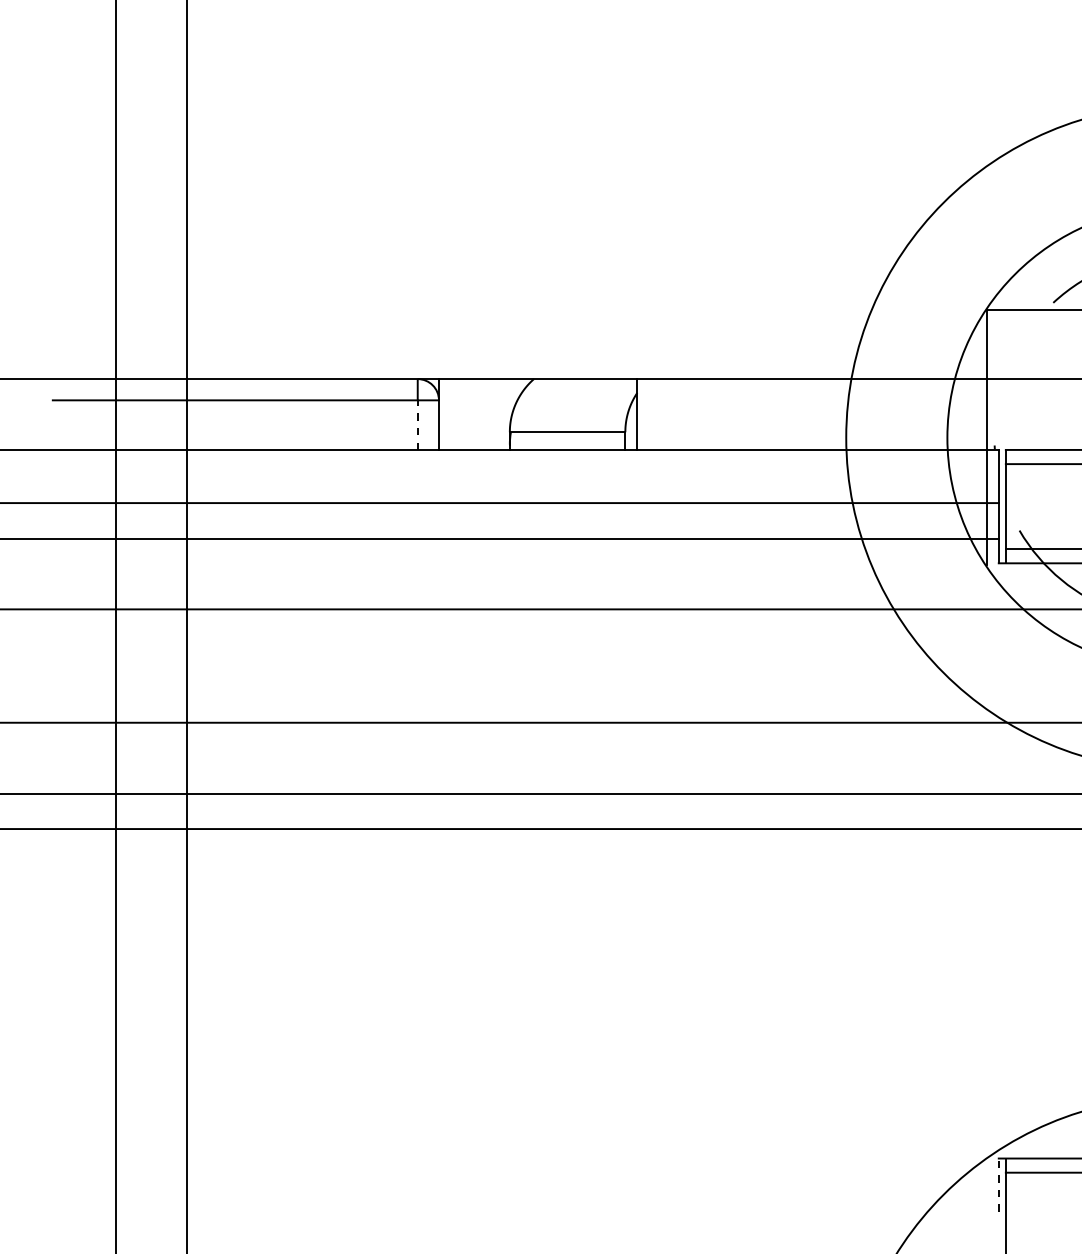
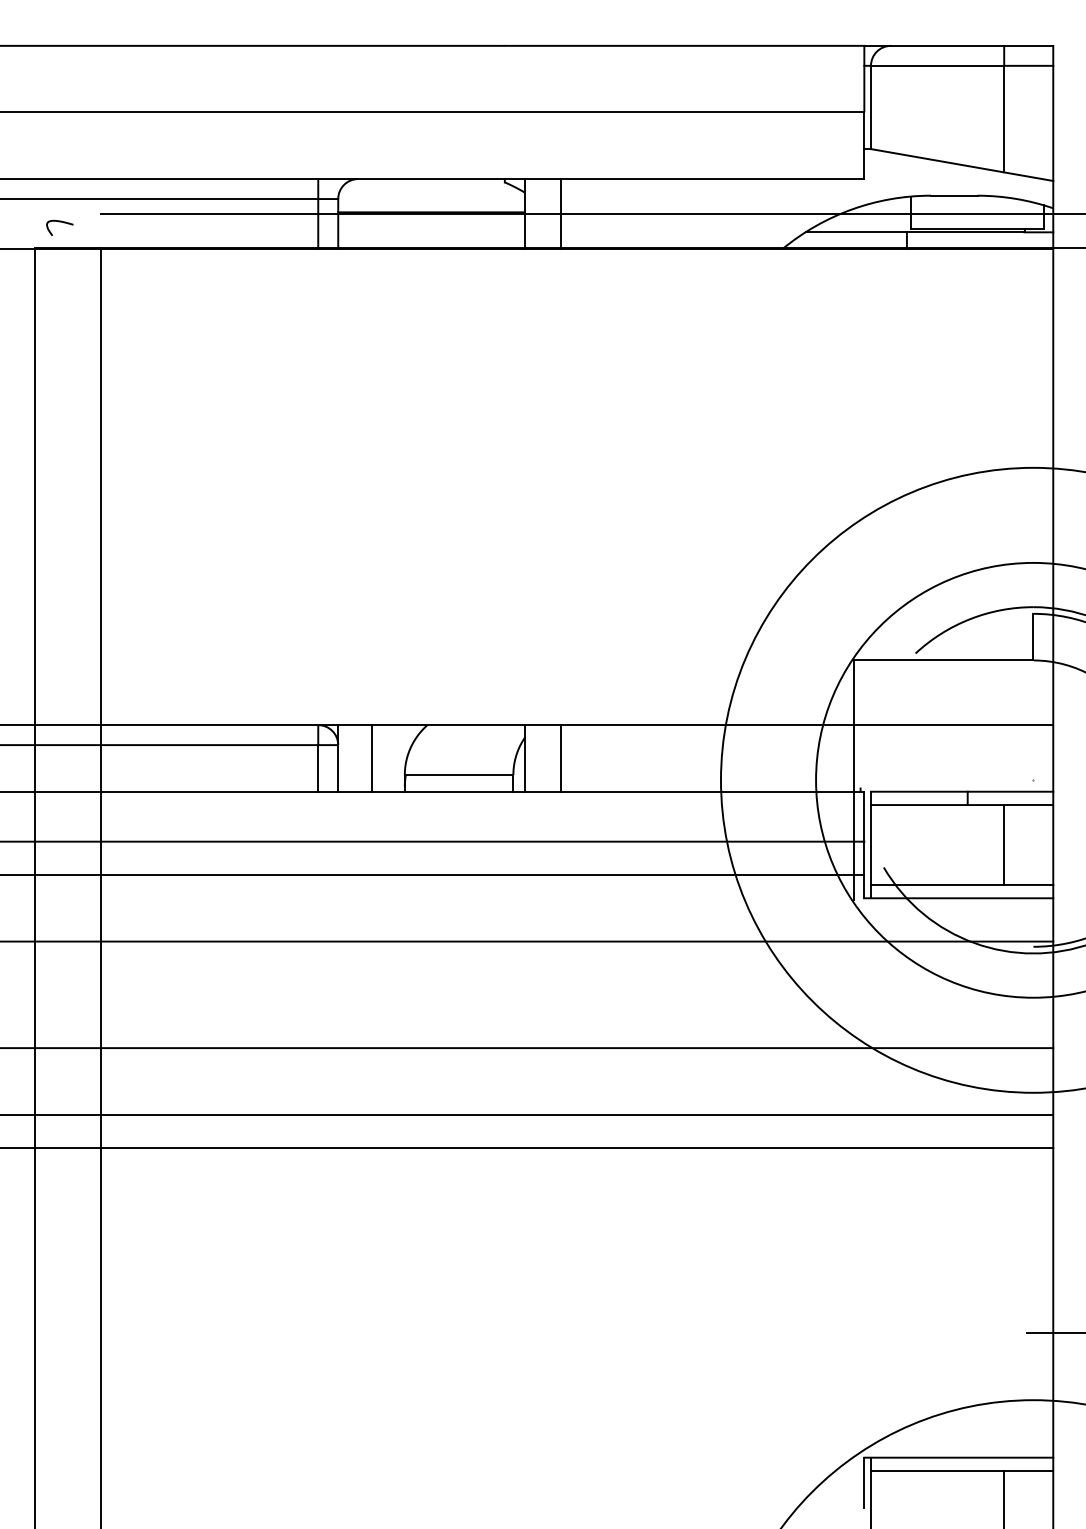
line: (474, 414) -> (371, 758), added
line: (675, 414) -> (560, 758), added
line: (417, 424) -> (318, 767), dashed -> solid
line: (998, 1184) -> (864, 1482), dashed -> solid

